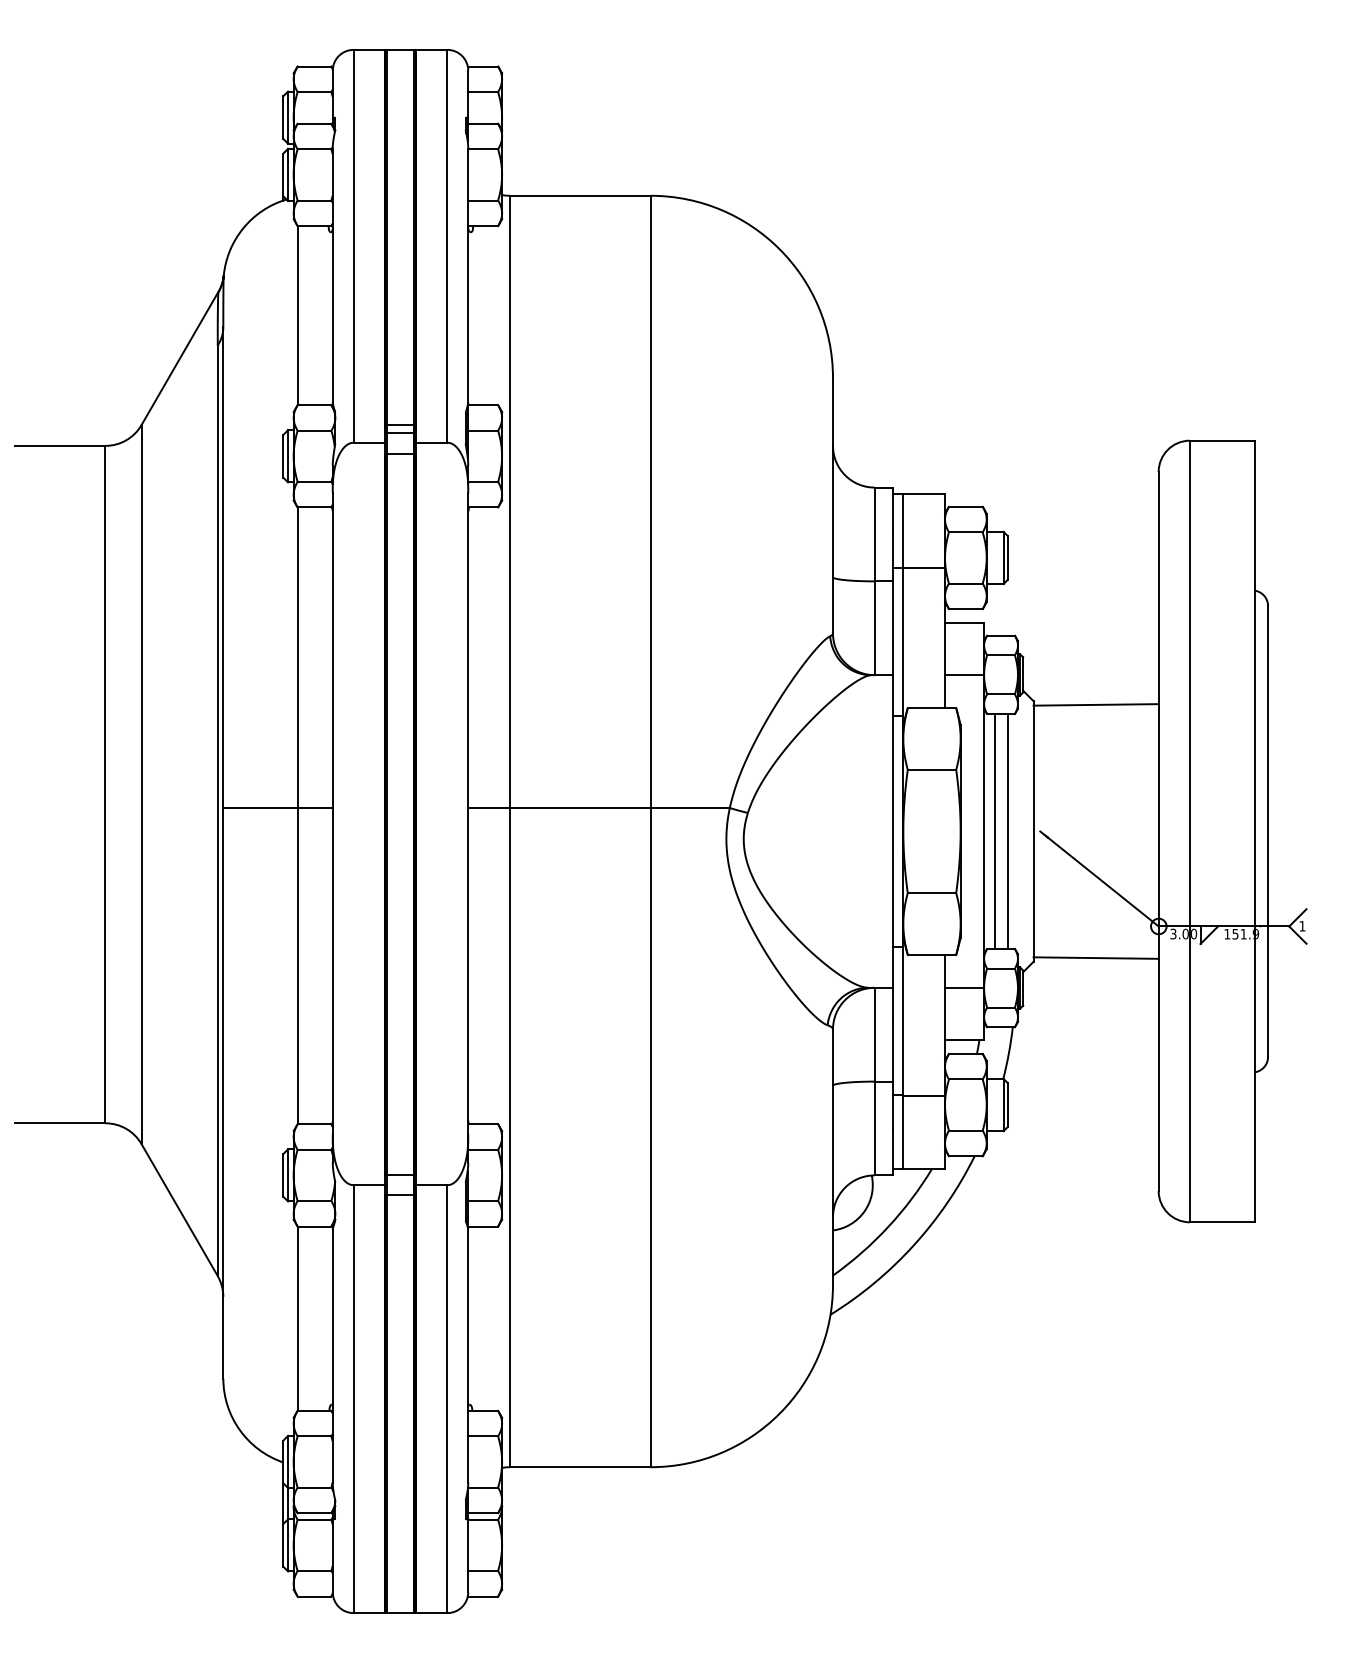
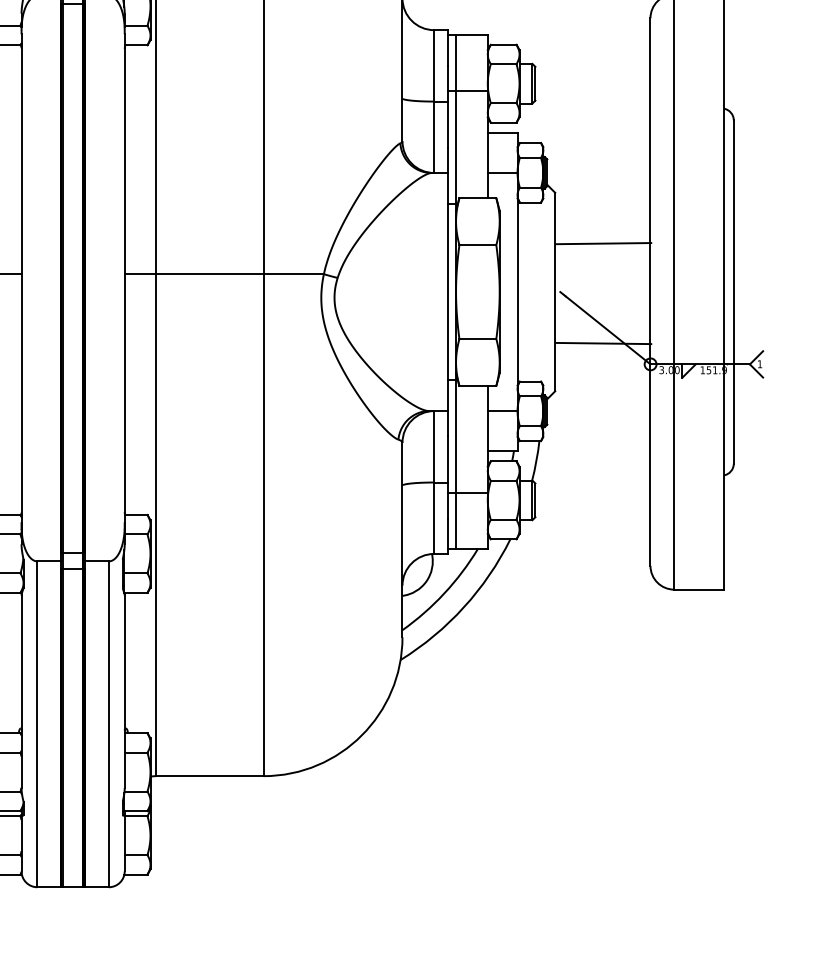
line: (1095, 704) -> (603, 243), moved
line: (994, 831) -> (525, 292), removed
line: (1007, 831) -> (535, 292), removed
line: (1095, 957) -> (603, 343), moved

